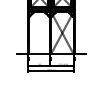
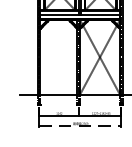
line: (51, 71) -> (80, 126), solid -> dashed

